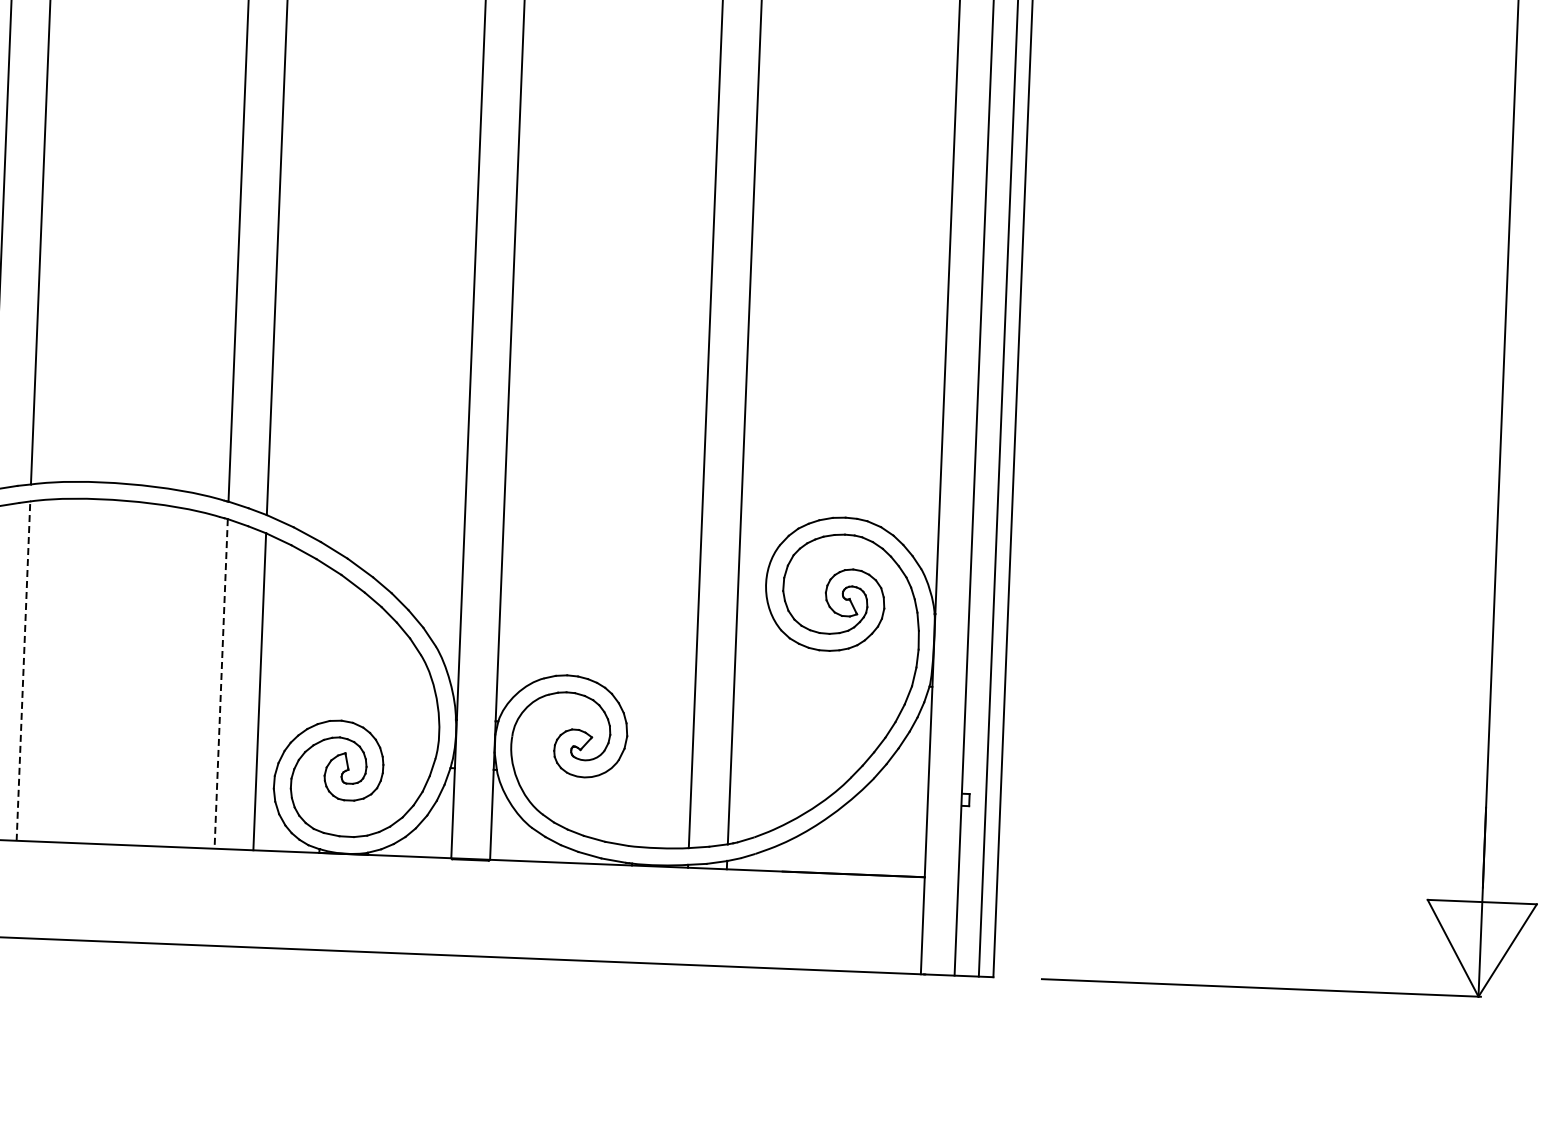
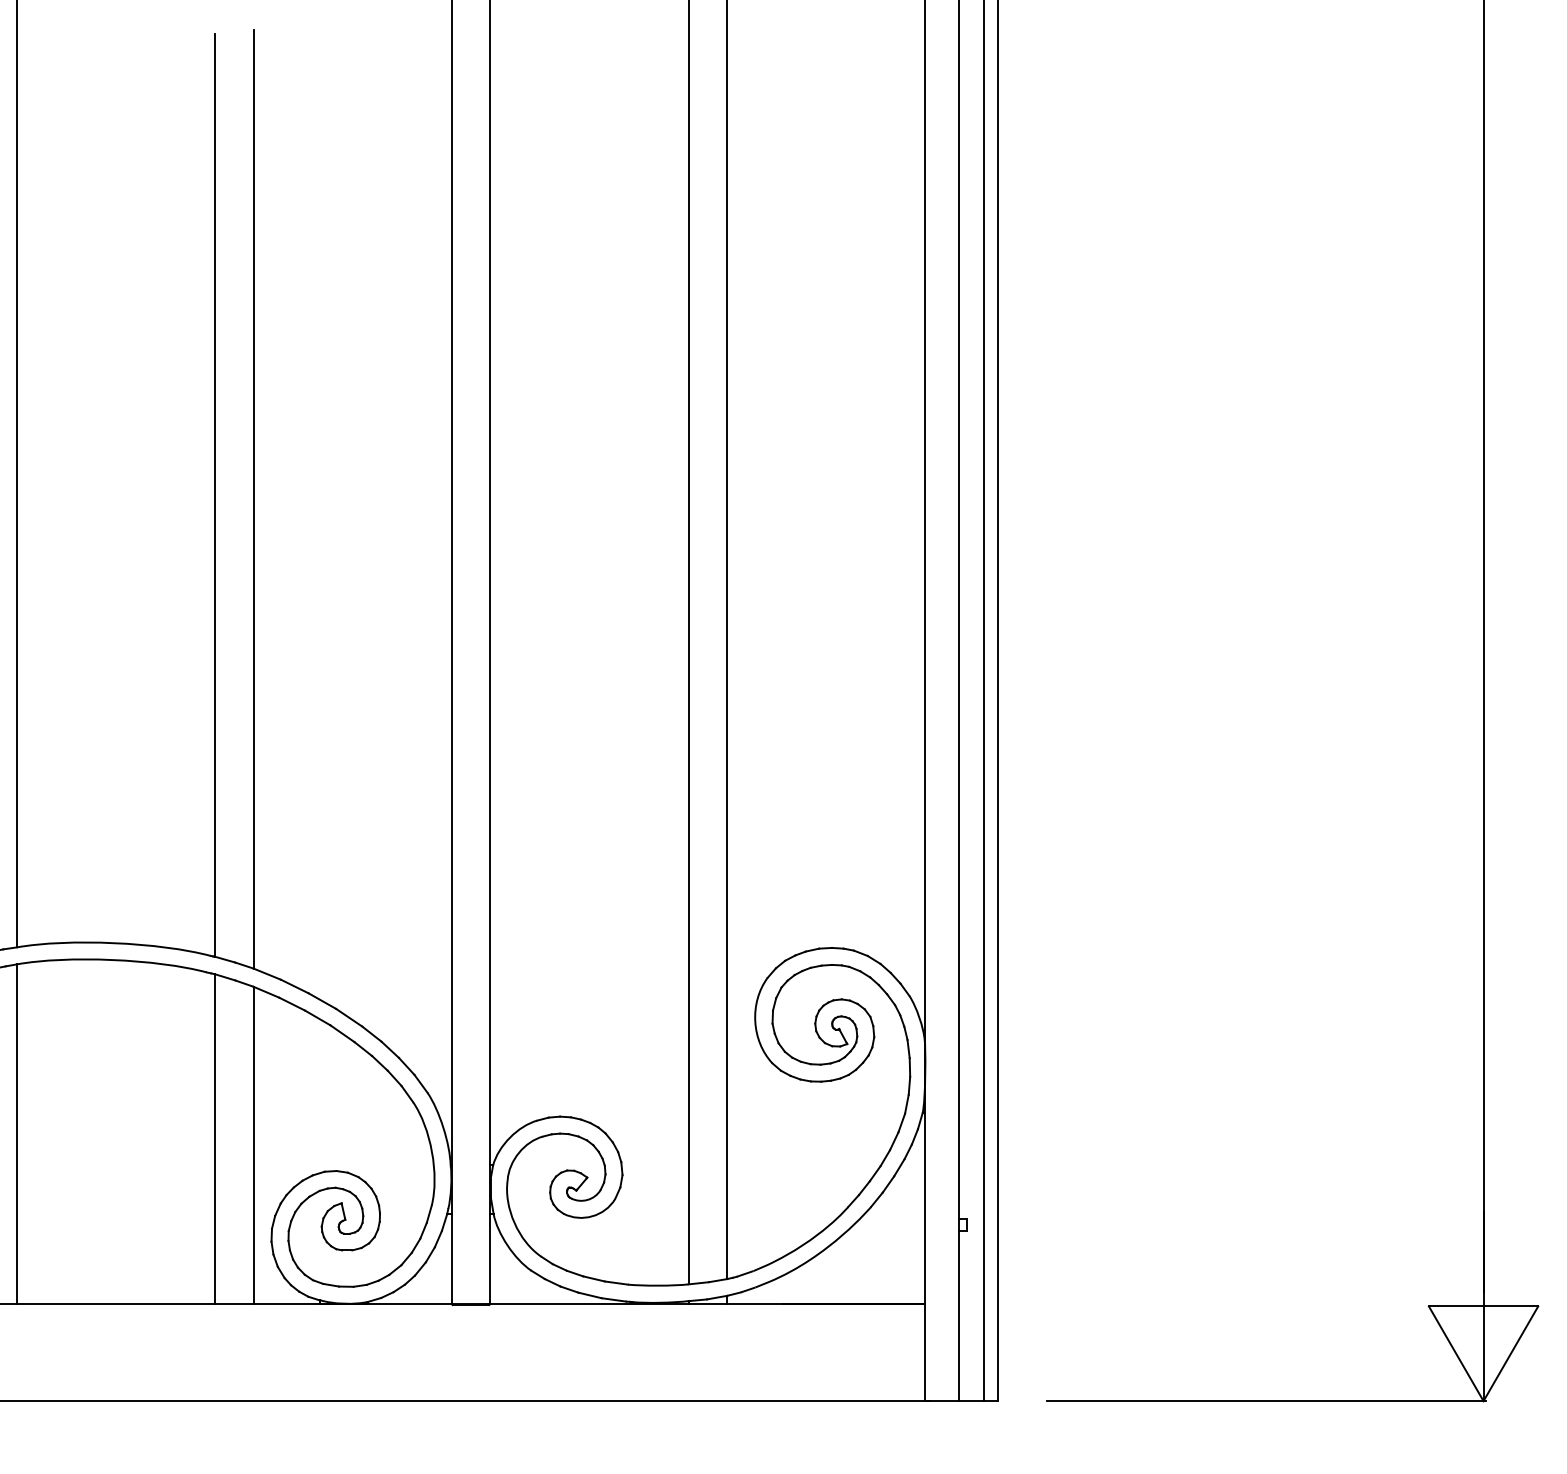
line: (23, 671) -> (16, 1134), dashed -> solid
line: (220, 684) -> (214, 1139), dashed -> solid

